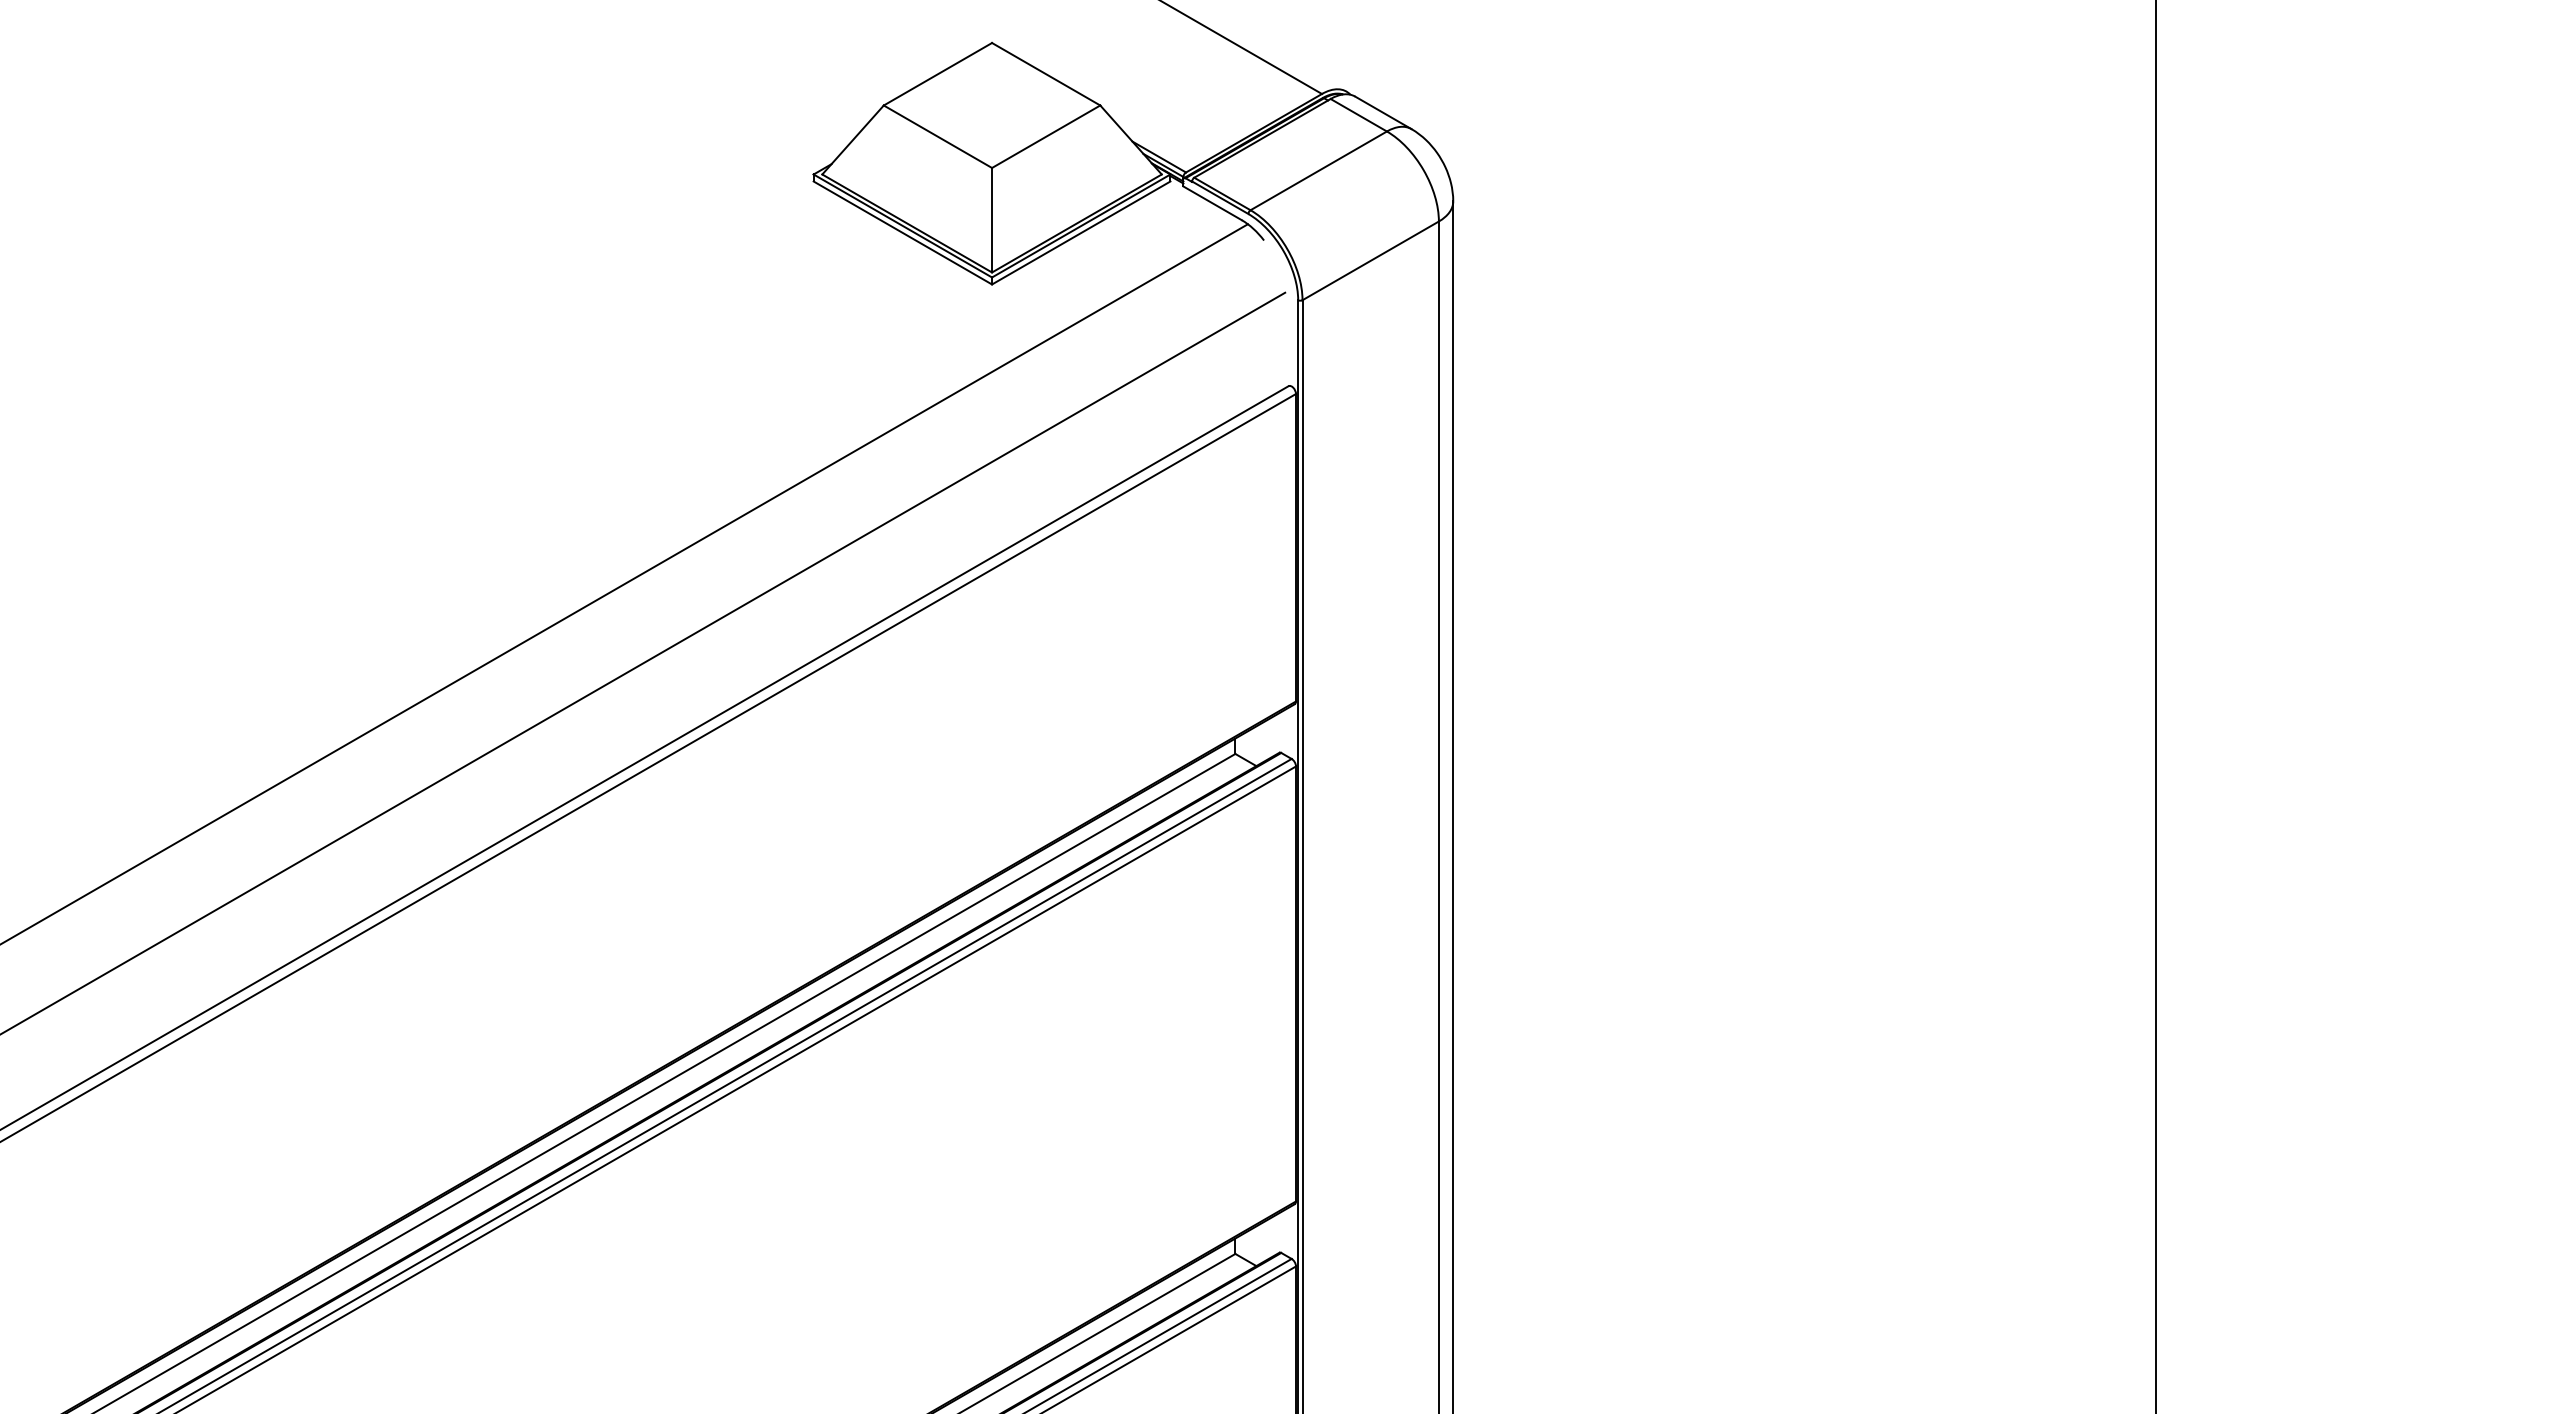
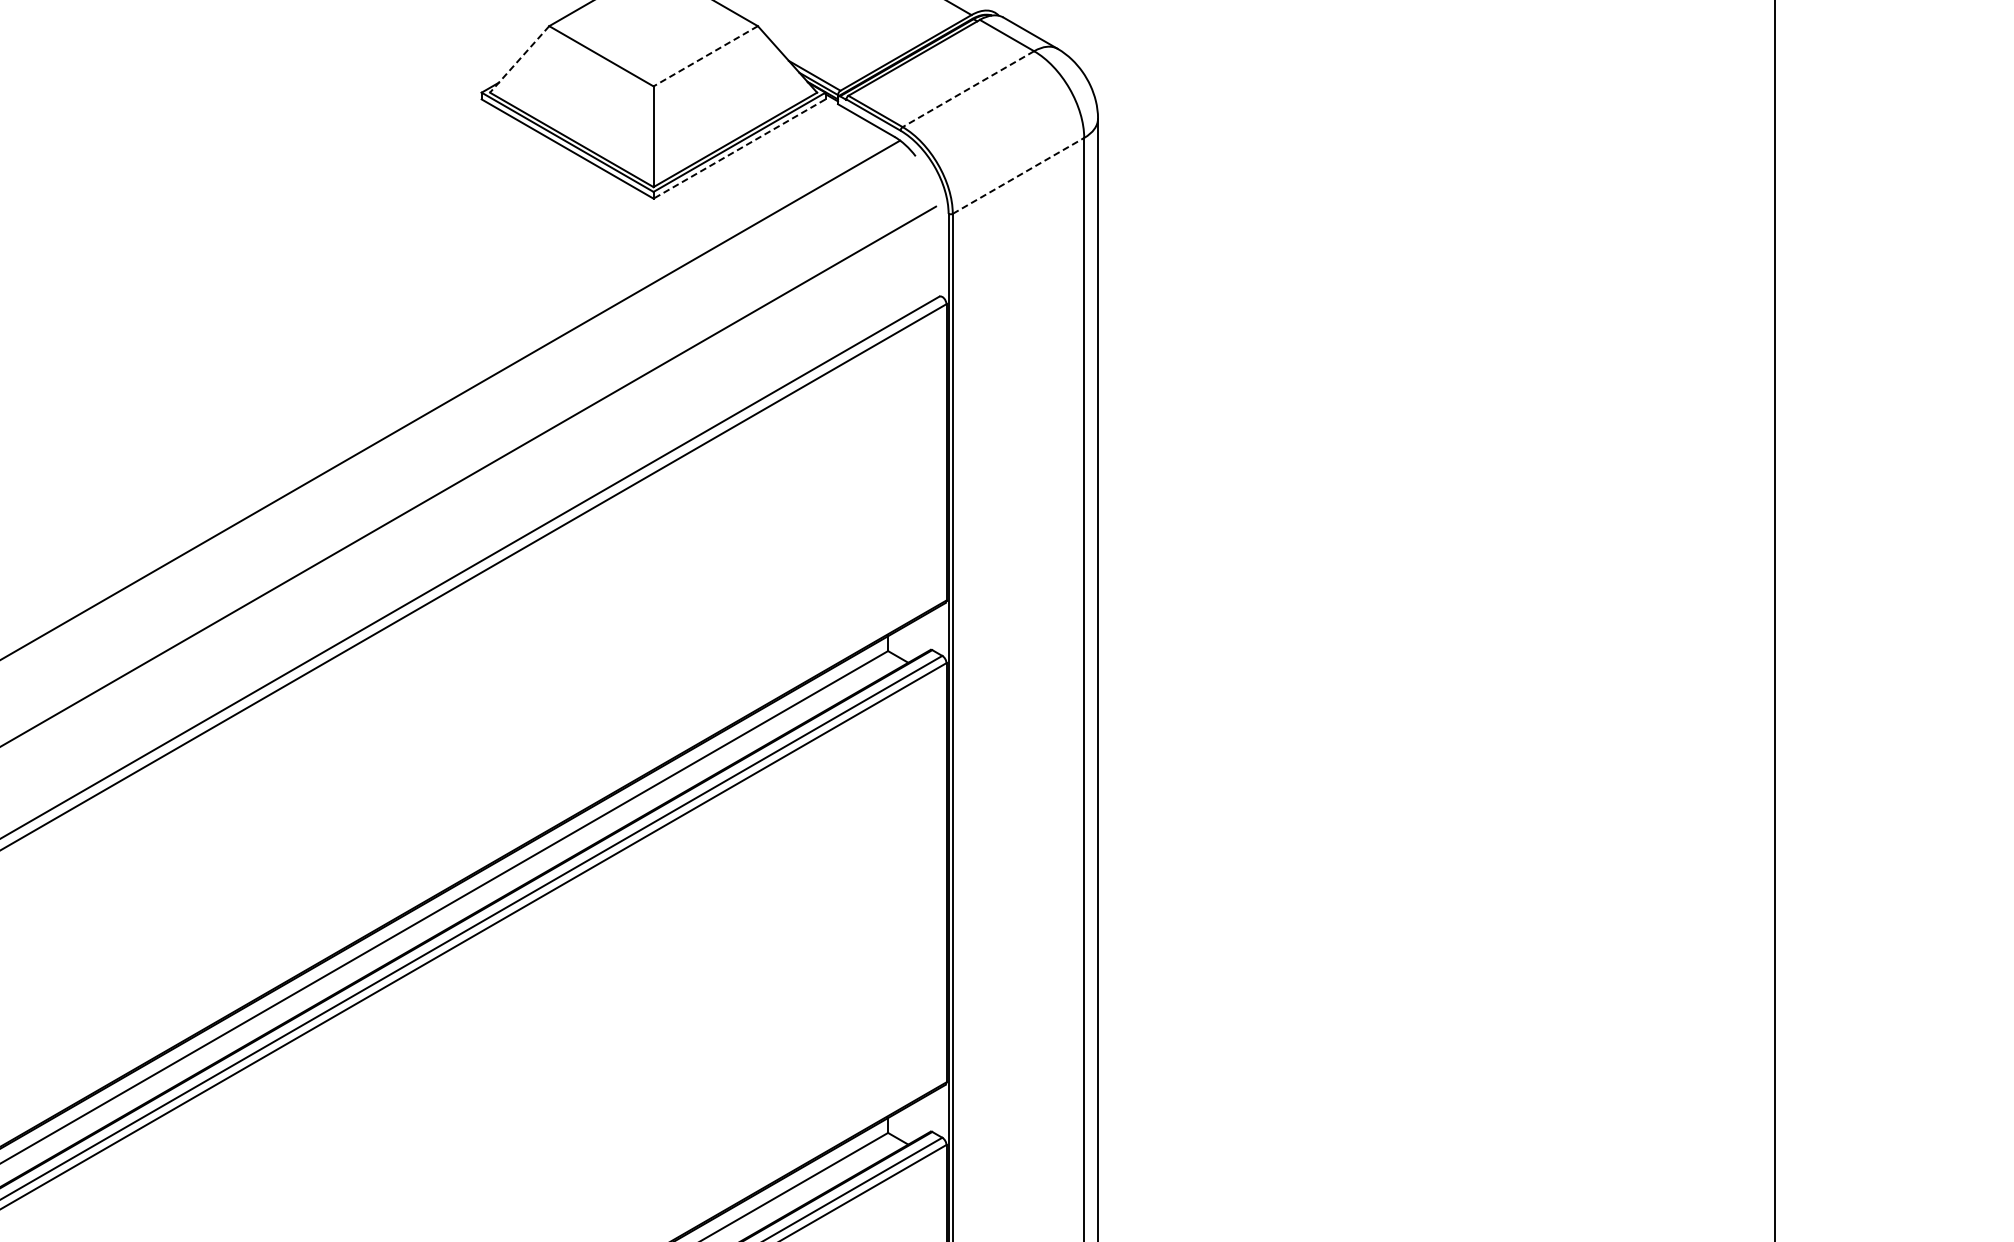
line: (1045, 137) -> (705, 57), solid -> dashed
line: (852, 140) -> (519, 59), solid -> dashed
line: (1318, 170) -> (968, 88), solid -> dashed
line: (1081, 232) -> (739, 148), solid -> dashed
line: (1370, 260) -> (1018, 175), solid -> dashed

